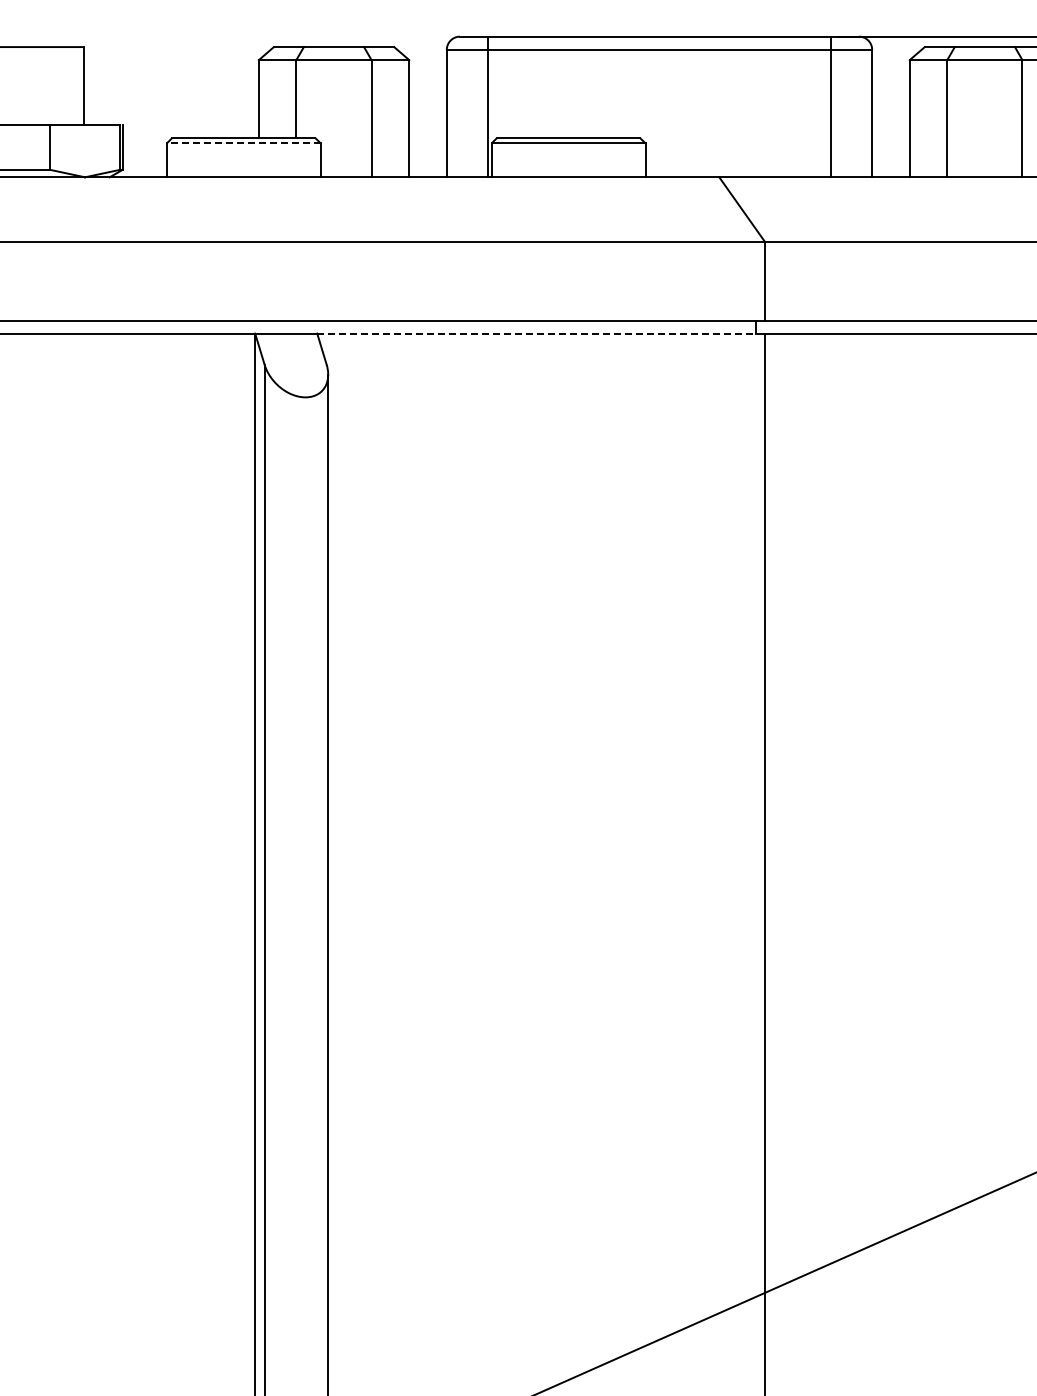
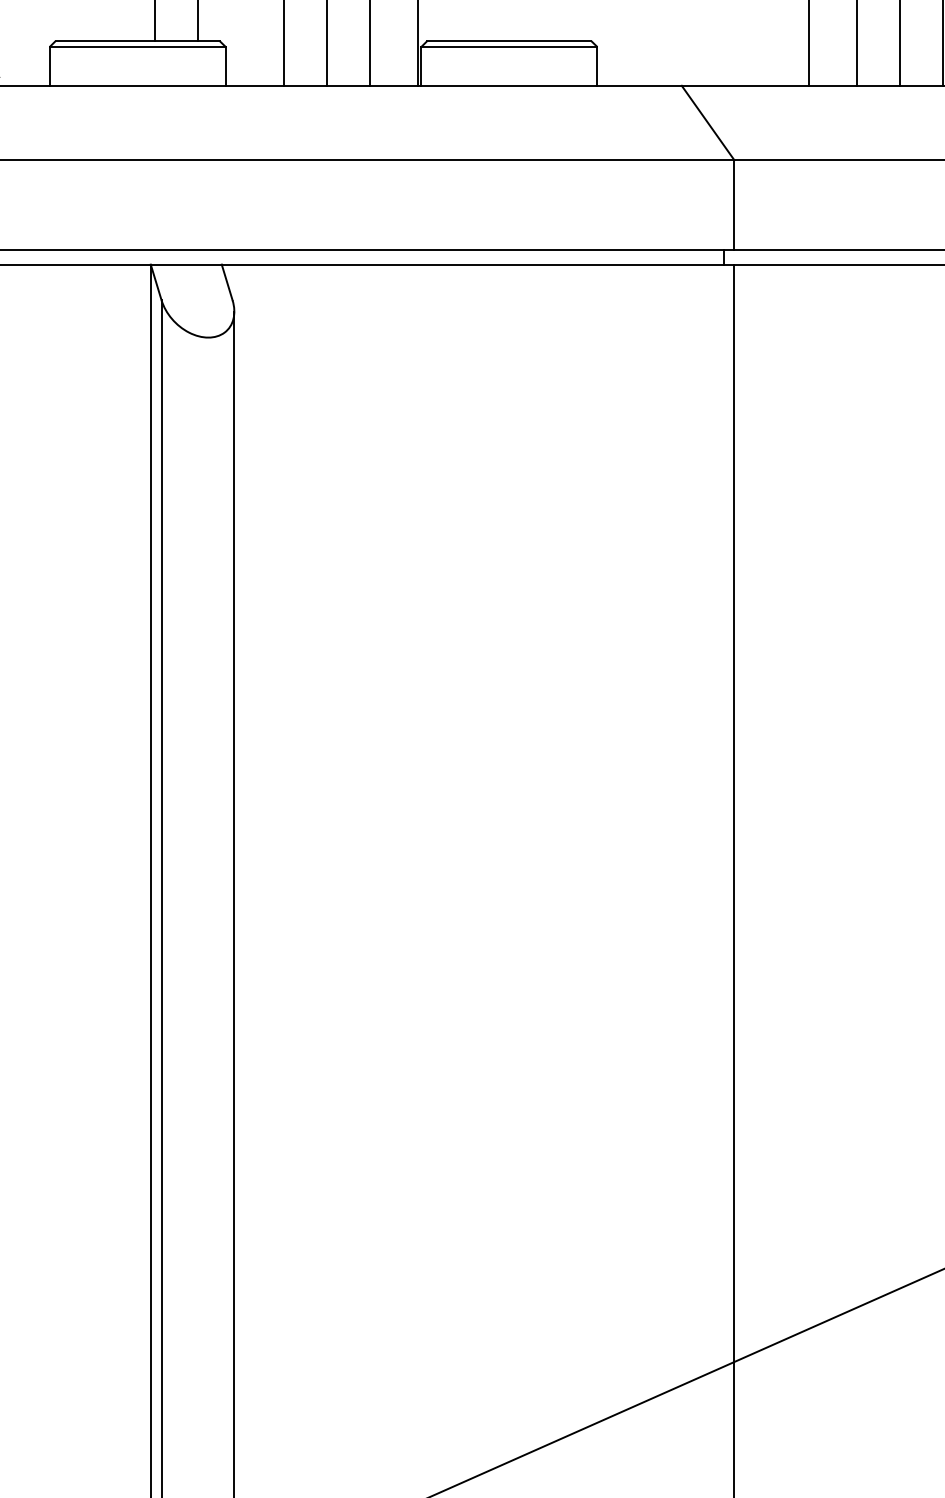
line: (243, 143) -> (137, 47), dashed -> solid
line: (541, 333) -> (478, 264), dashed -> solid

